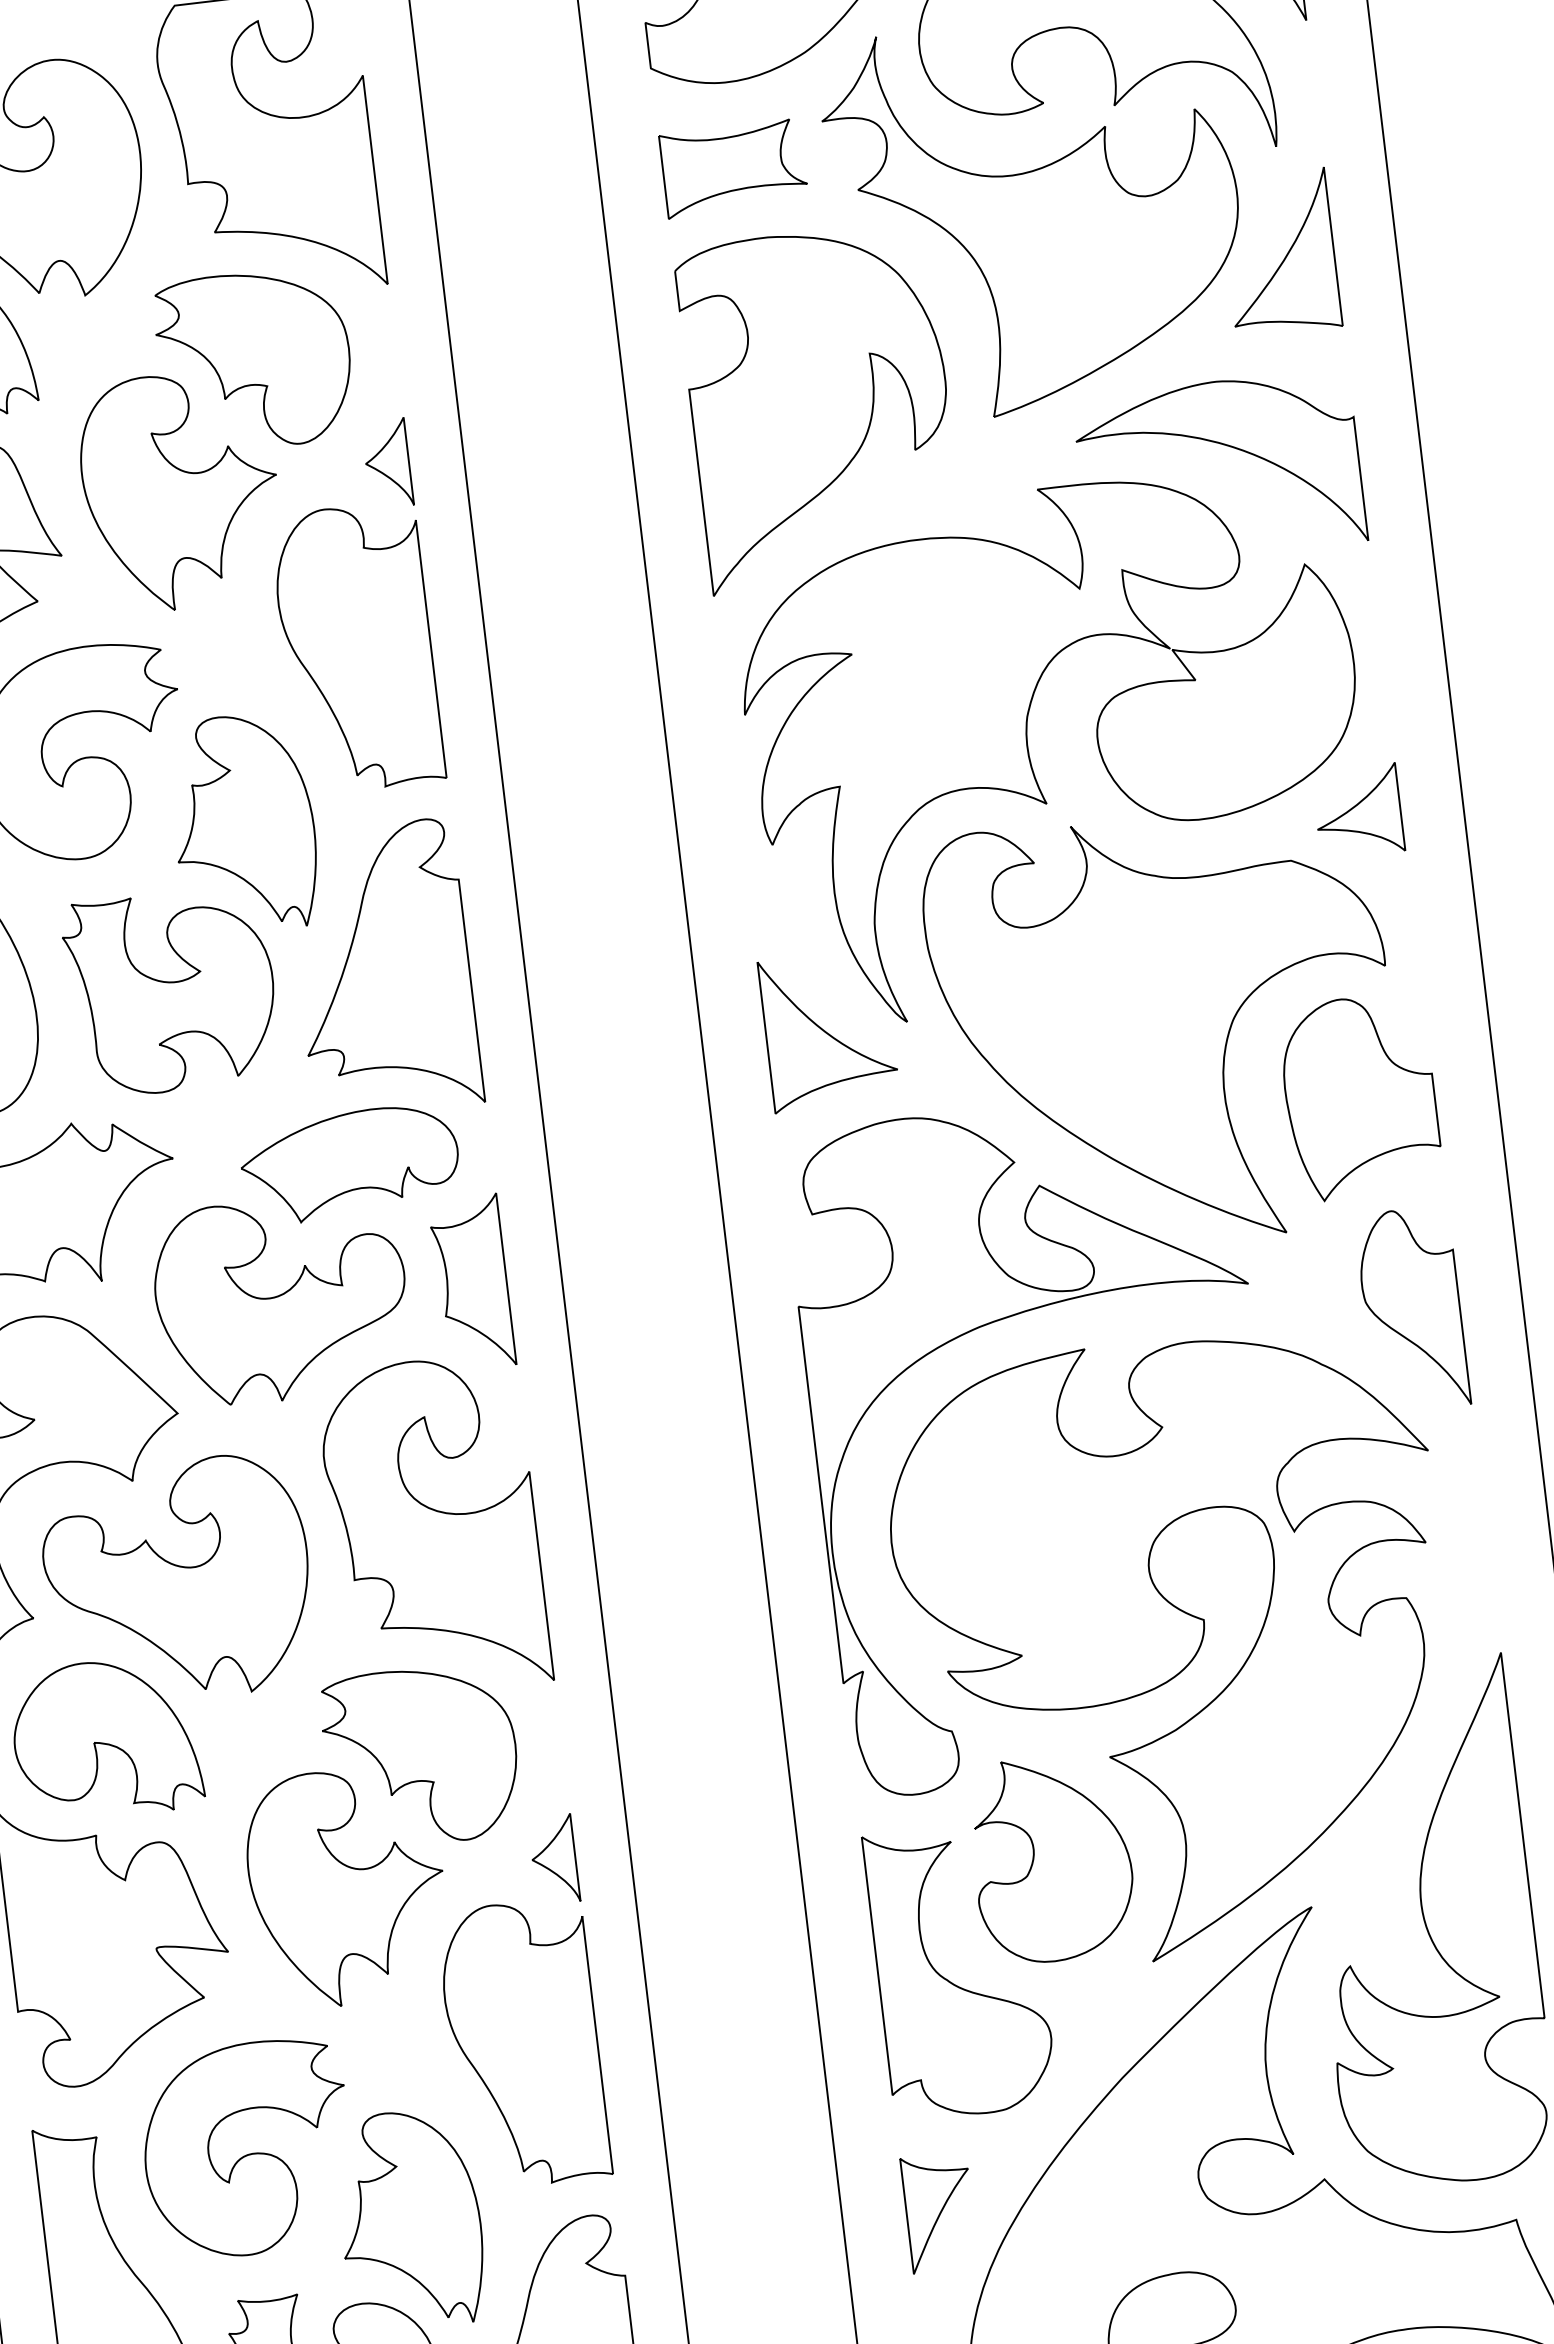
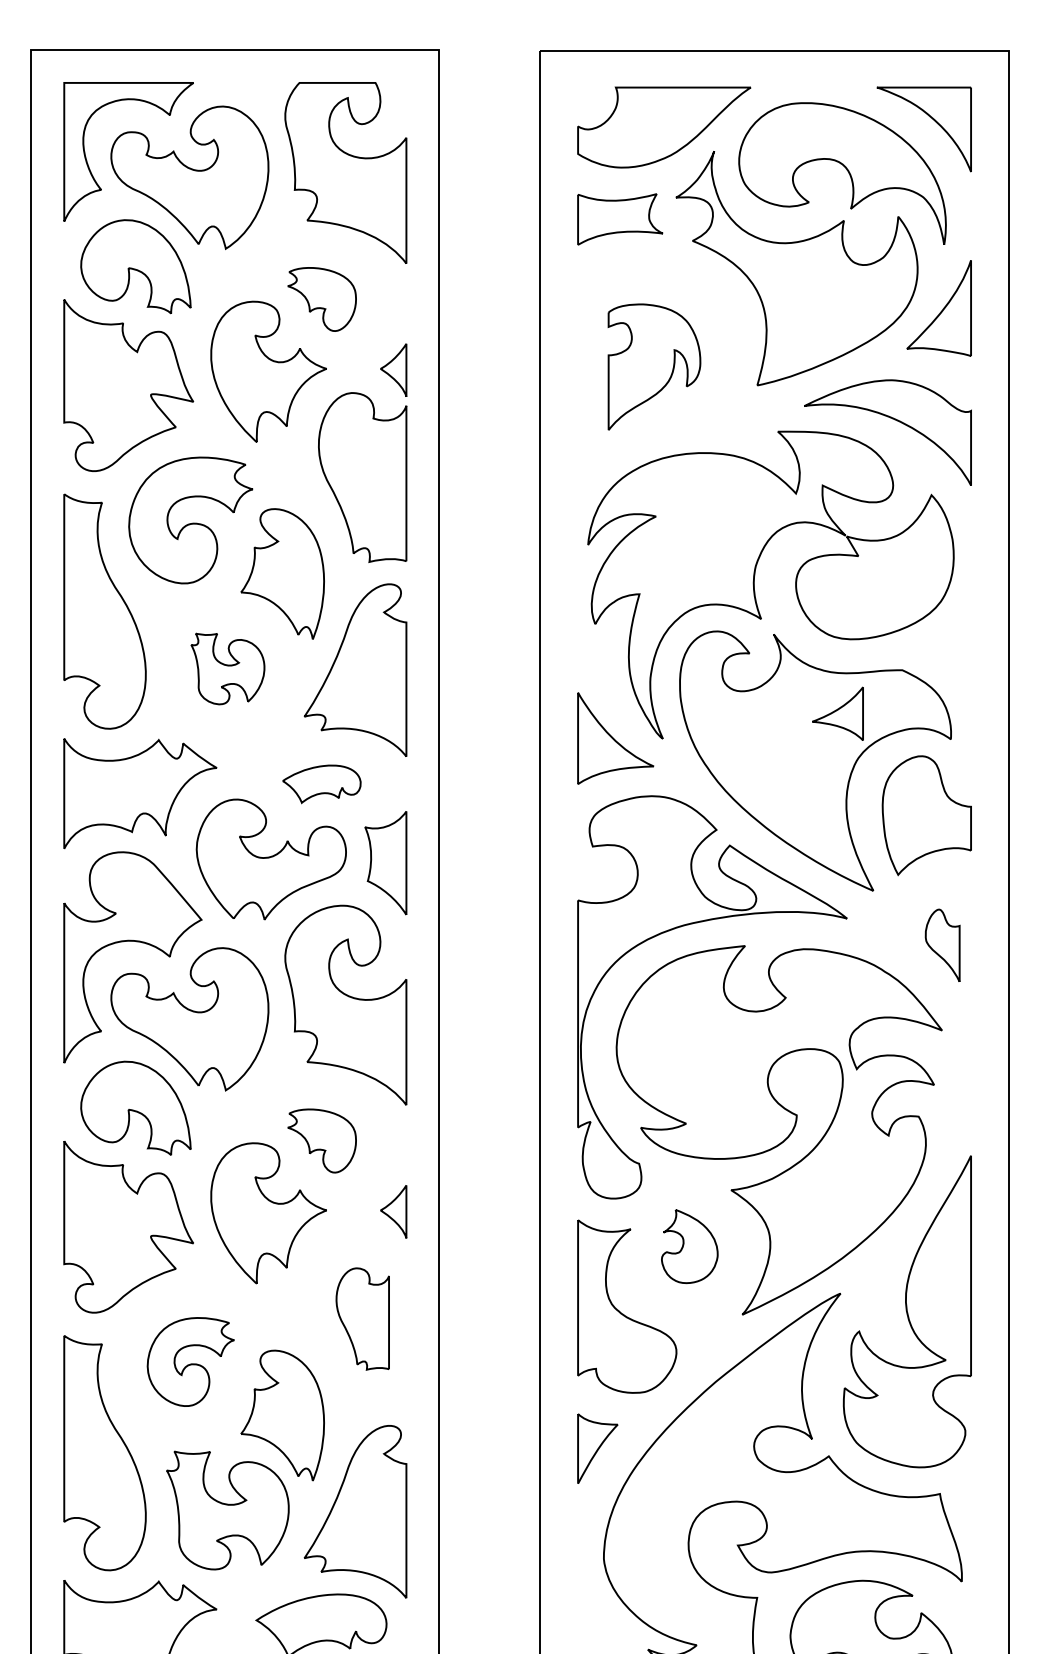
part: (253, 360) -> (321, 299), size x0.6
part: (819, 405) -> (654, 366), size x0.6
part: (1357, 811) -> (837, 713), moved
part: (171, 991) -> (227, 668), size x0.6
part: (349, 1165) -> (321, 784), size x0.6
part: (1411, 1309) -> (942, 945), size x0.6
part: (420, 1755) -> (321, 1140), size x0.6
part: (1051, 1858) -> (689, 1246), size x0.6
part: (523, 2042) -> (362, 1318), size x0.6
part: (246, 2148) -> (190, 1361), size x0.7

